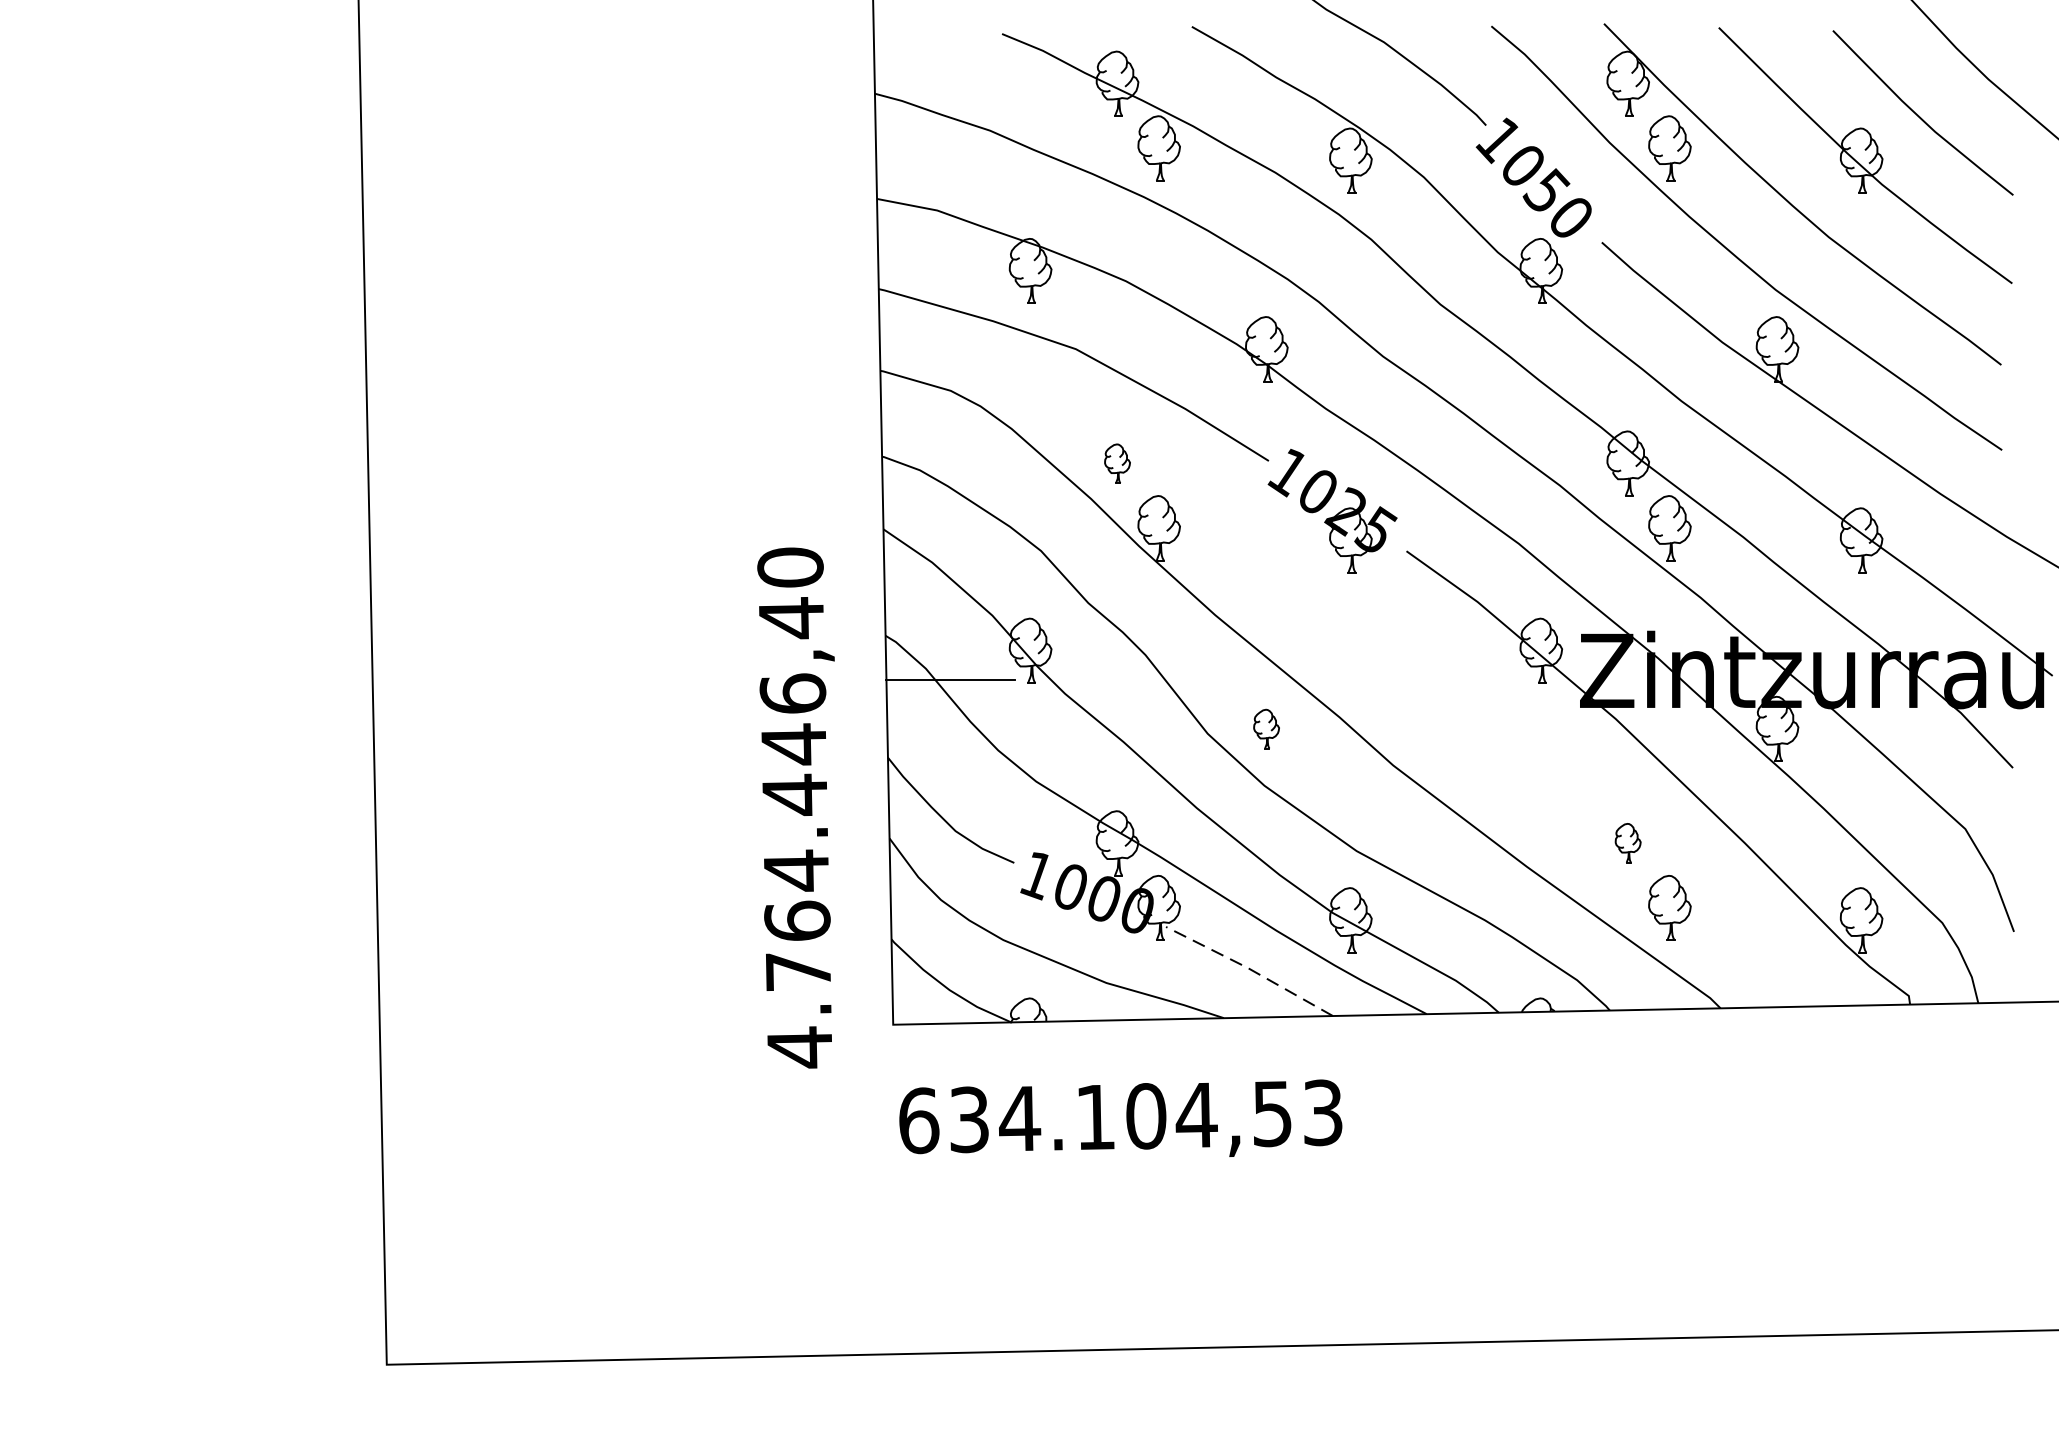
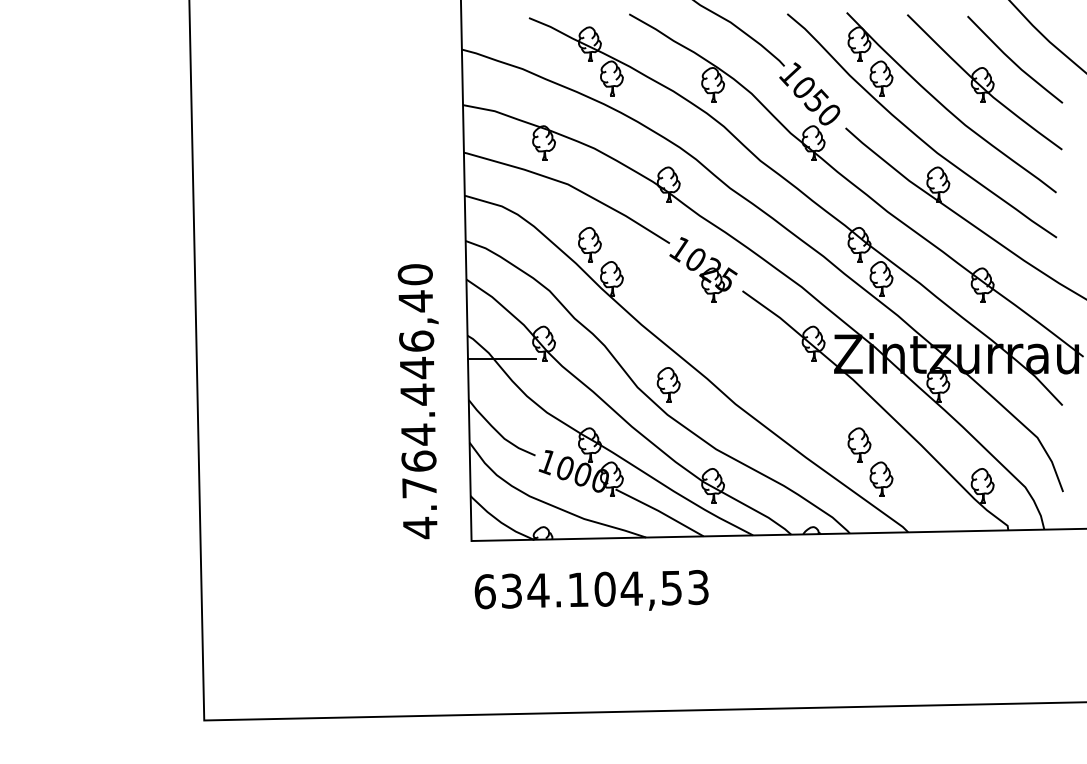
part: (1116, 463) -> (589, 244), size x1.67
part: (1266, 728) -> (668, 384), size x1.67
text: (794, 807) -> (417, 401), moved
part: (1628, 841) -> (859, 444), size x1.67
line: (1249, 968) -> (659, 511), dashed -> solid

